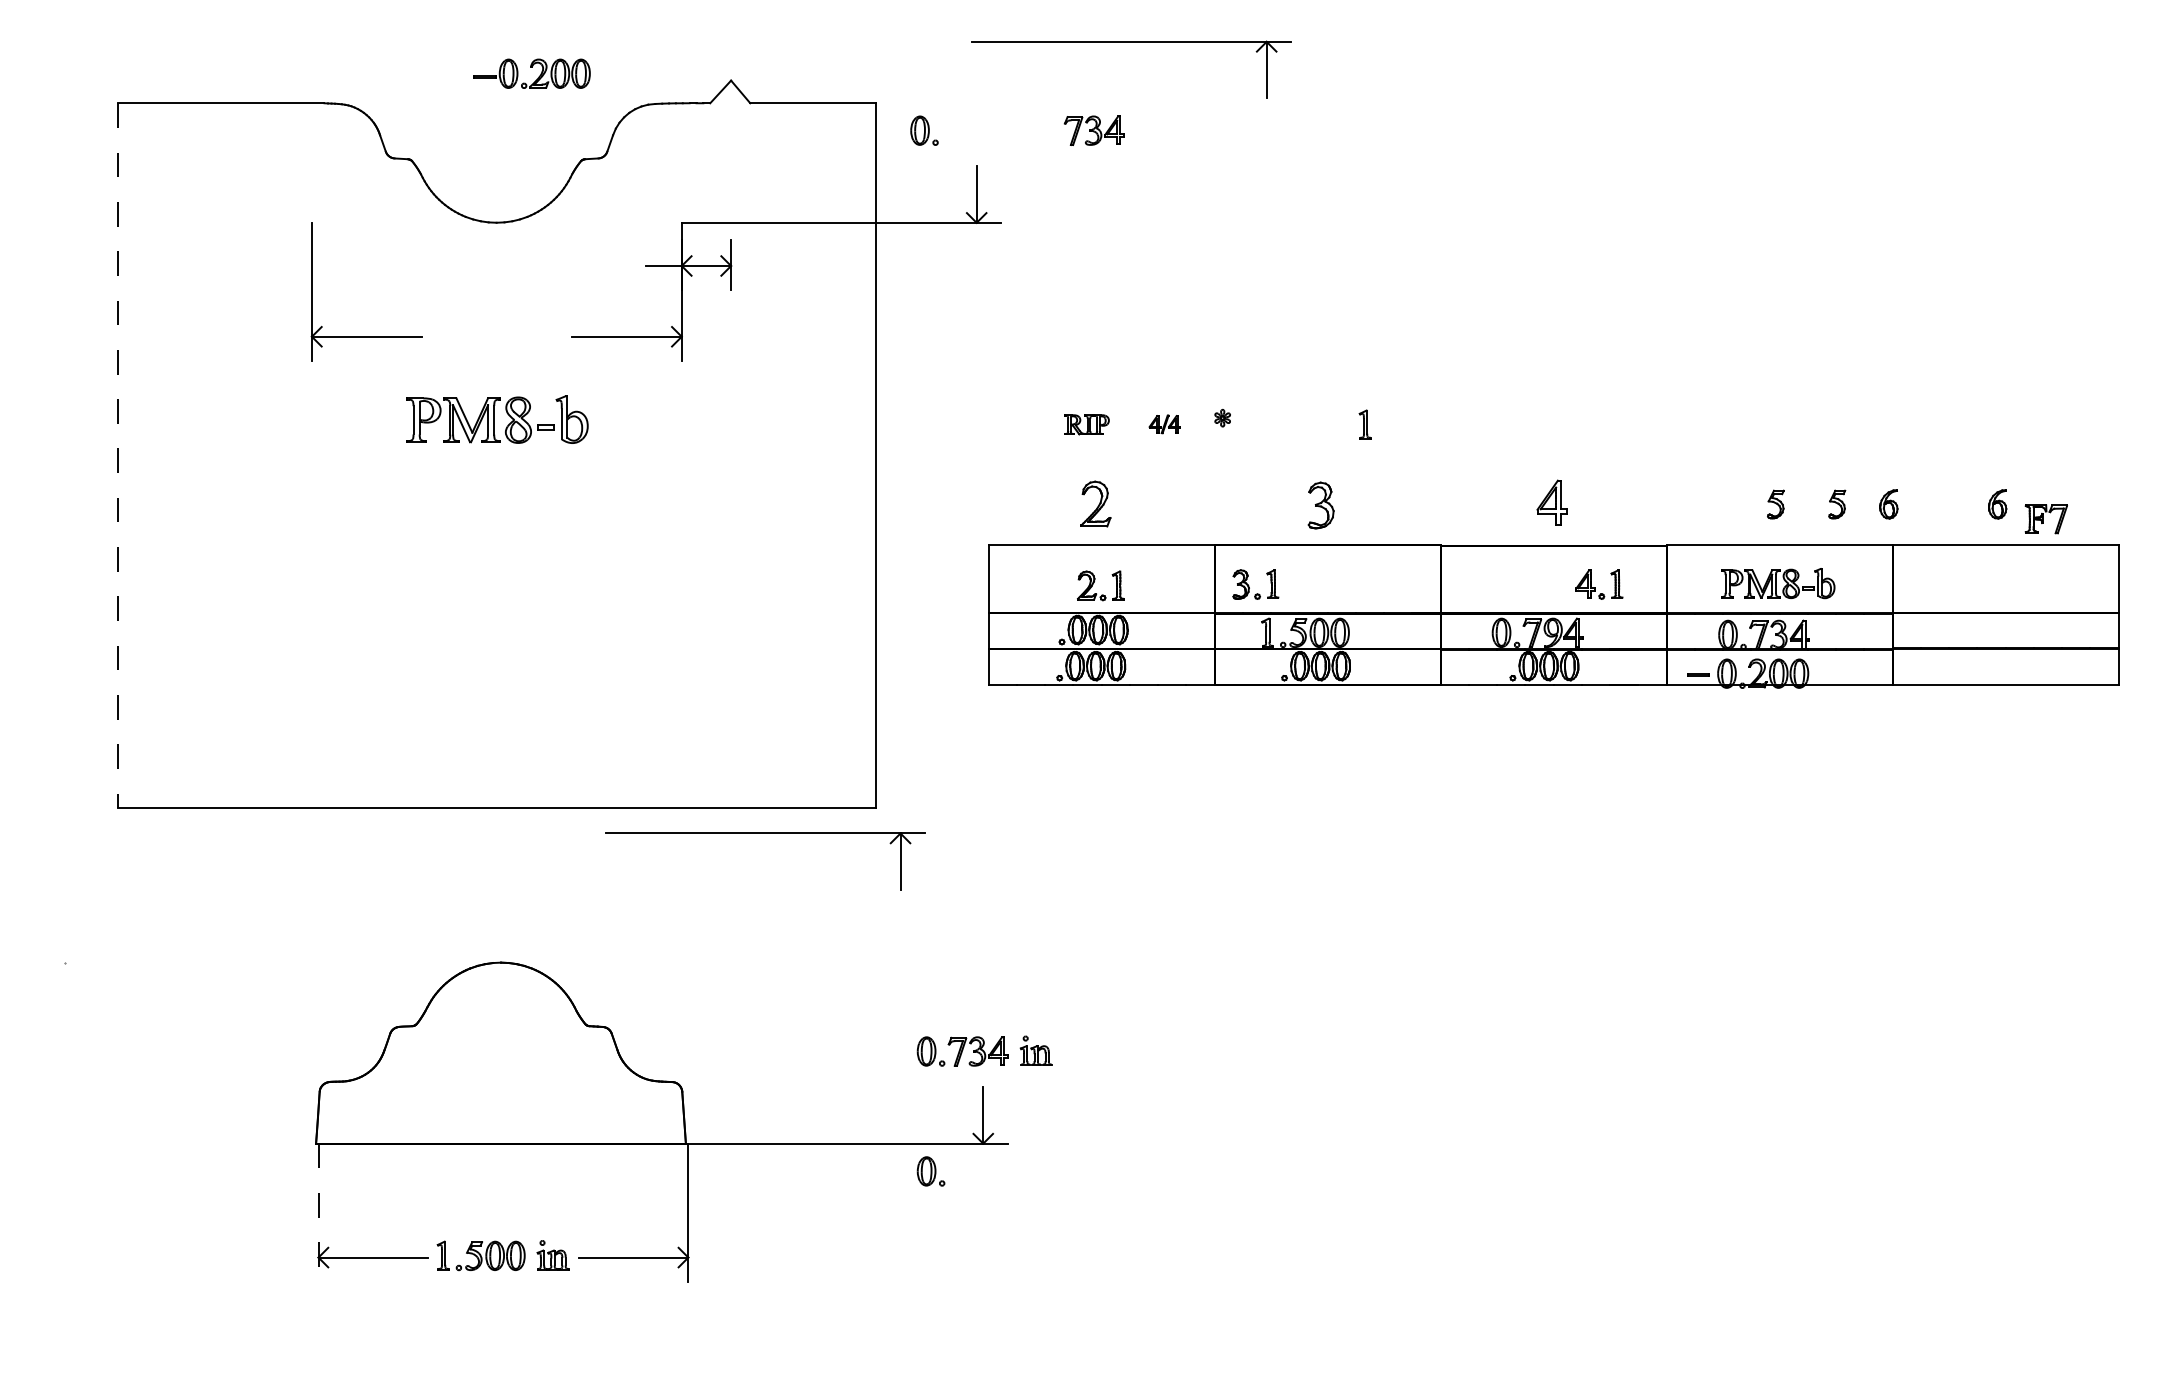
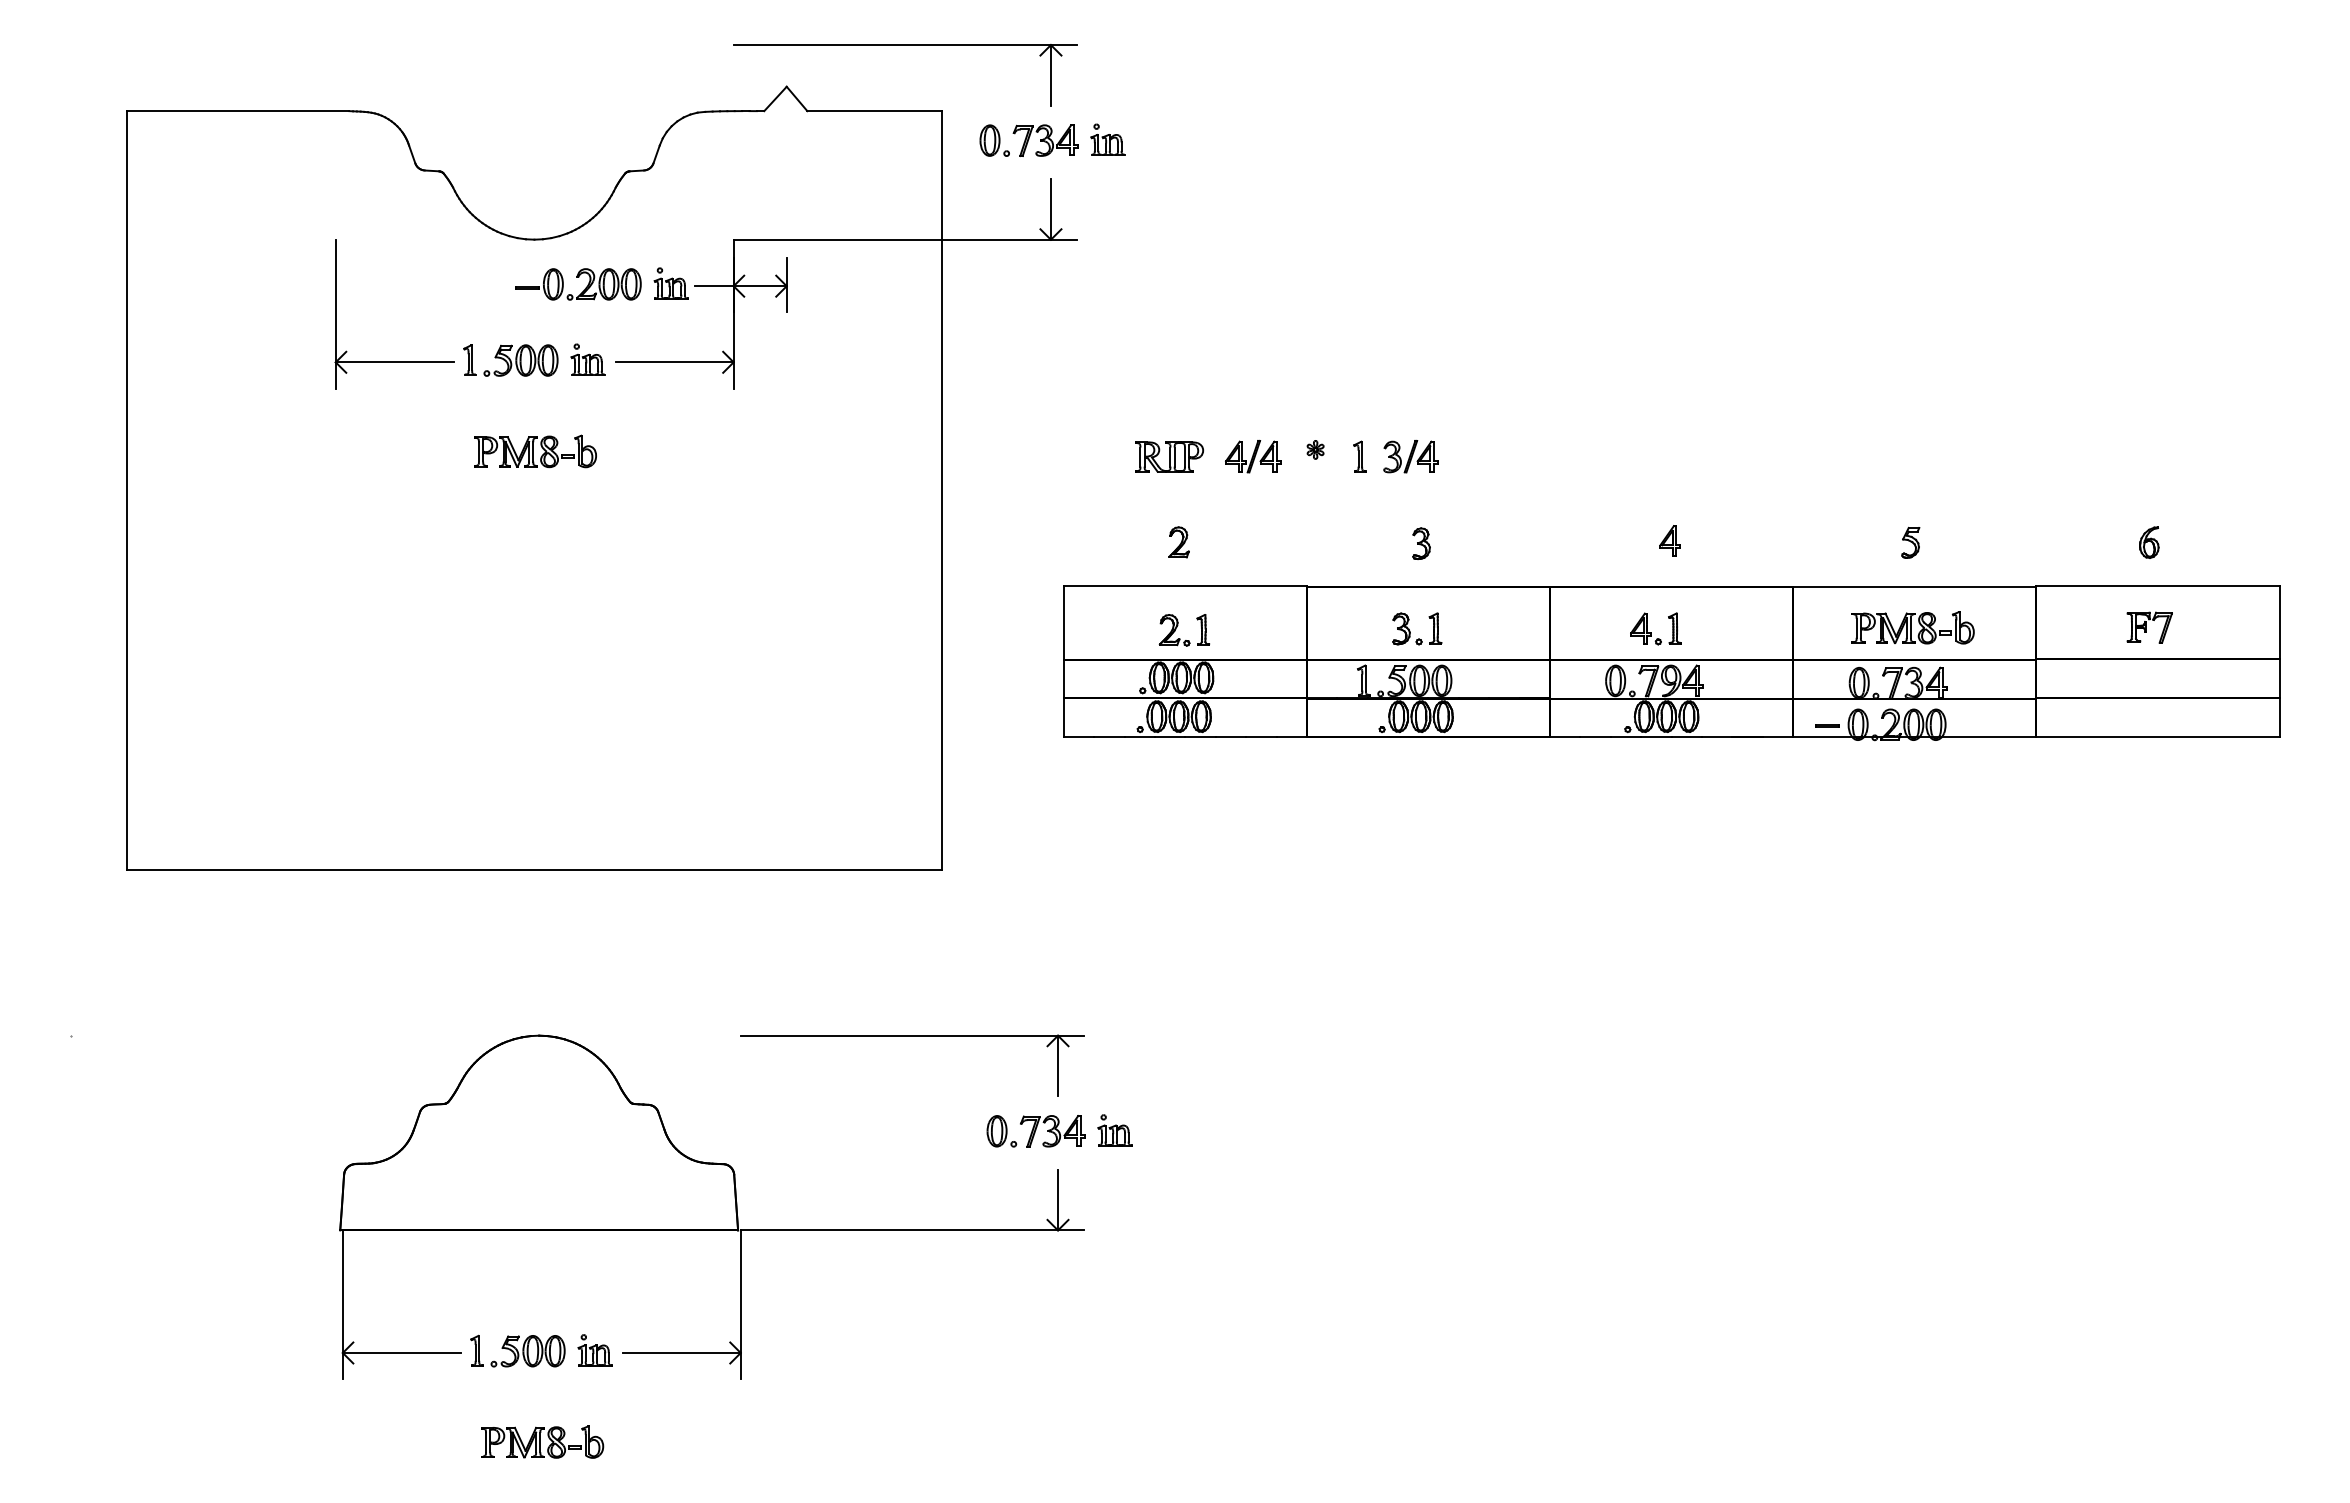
part: (1131, 42) -> (905, 45), moved
part: (531, 67) -> (578, 277), moved
part: (1029, 129) -> (1107, 139), added
part: (1094, 130) -> (1045, 140), moved
part: (623, 263) -> (670, 283), added
part: (545, 334) -> (587, 359), added
part: (474, 335) -> (510, 360), added
part: (497, 419) -> (535, 451), size x0.62
part: (1086, 424) -> (1169, 456), size x1.43
part: (1164, 424) -> (1253, 456), size x1.67
part: (1310, 424) -> (1410, 456), added
part: (1364, 424) -> (1359, 456), moved
line: (118, 455) -> (127, 490), dashed -> solid
part: (1551, 502) -> (1669, 540), size x0.62
part: (1095, 504) -> (1178, 542), size x0.62
part: (1836, 504) -> (1976, 542), removed
part: (1889, 504) -> (2032, 542), removed
part: (1321, 505) -> (1421, 543), size x0.62
part: (2046, 519) -> (2149, 627), moved
part: (1599, 584) -> (1655, 628), moved
part: (1249, 586) -> (1410, 630), moved
part: (765, 834) -> (912, 1036), moved
part: (930, 1171) -> (1001, 1260), removed
line: (318, 1213) -> (342, 1305), dashed -> solid
part: (504, 1339) -> (542, 1441), added

